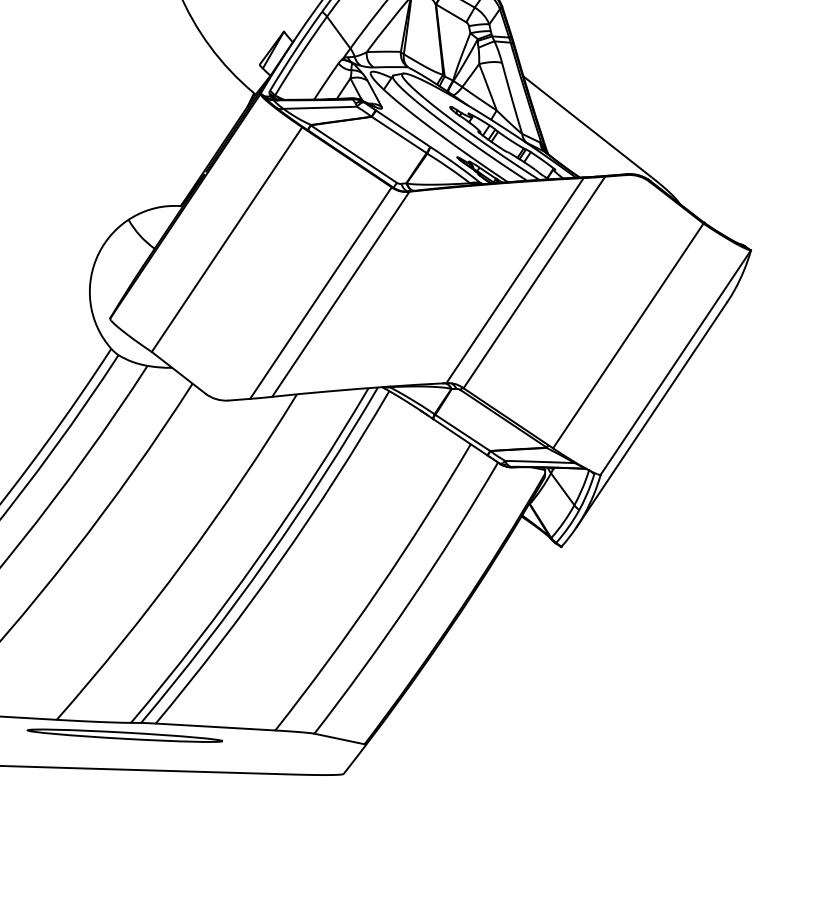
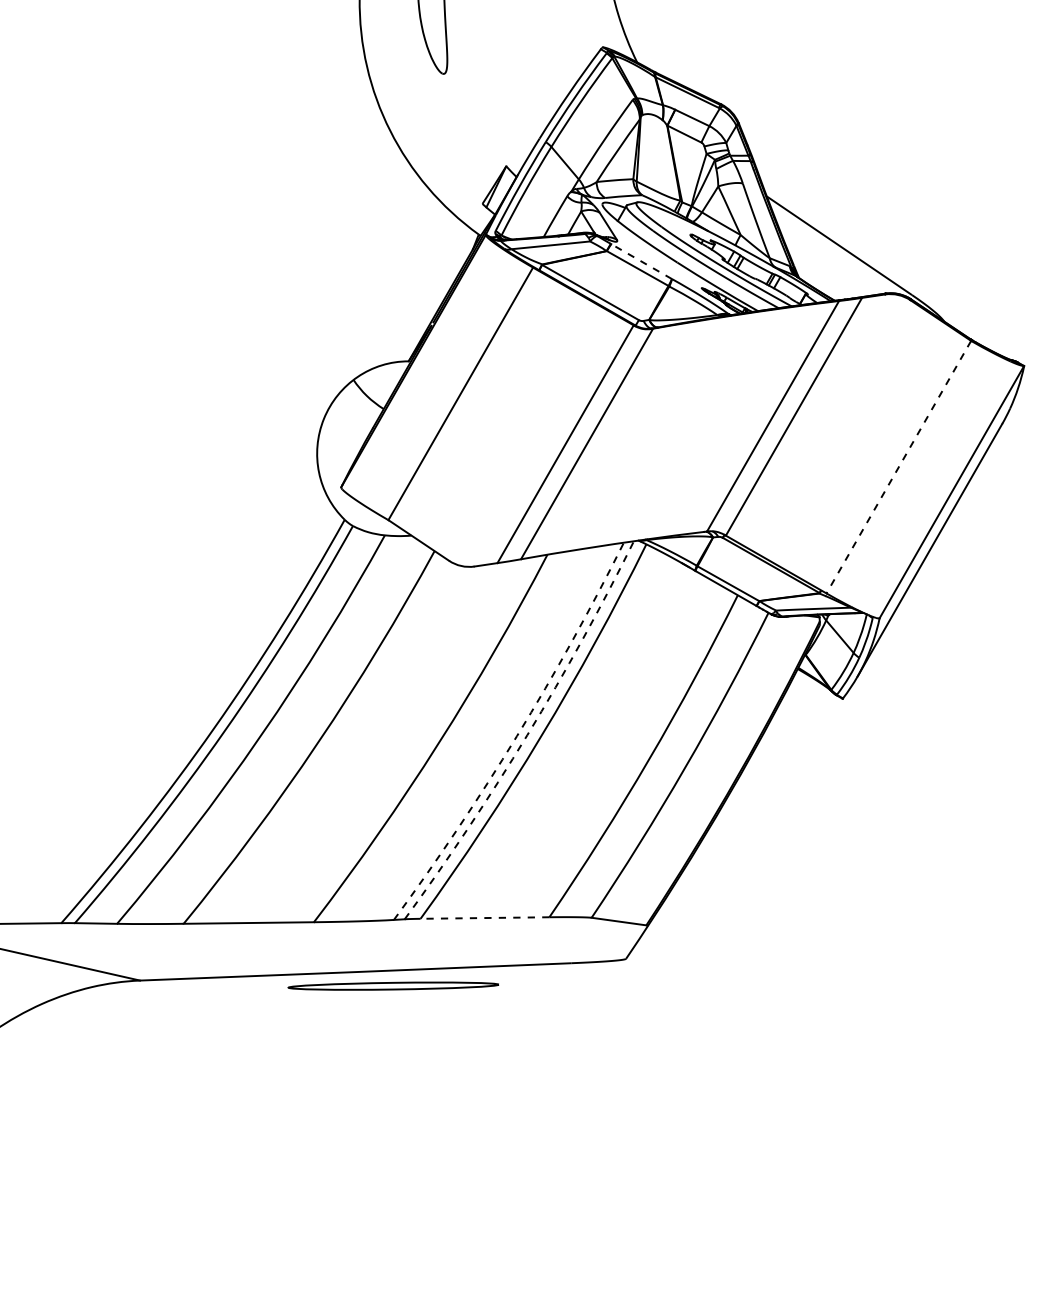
line: (403, 128) -> (641, 261), solid -> dashed
line: (627, 336) -> (898, 467), solid -> dashed
arc: (256, 560) -> (516, 736), solid -> dashed
arc: (266, 560) -> (527, 735), solid -> dashed
line: (215, 727) -> (484, 918), solid -> dashed
part: (125, 735) -> (393, 985), moved

